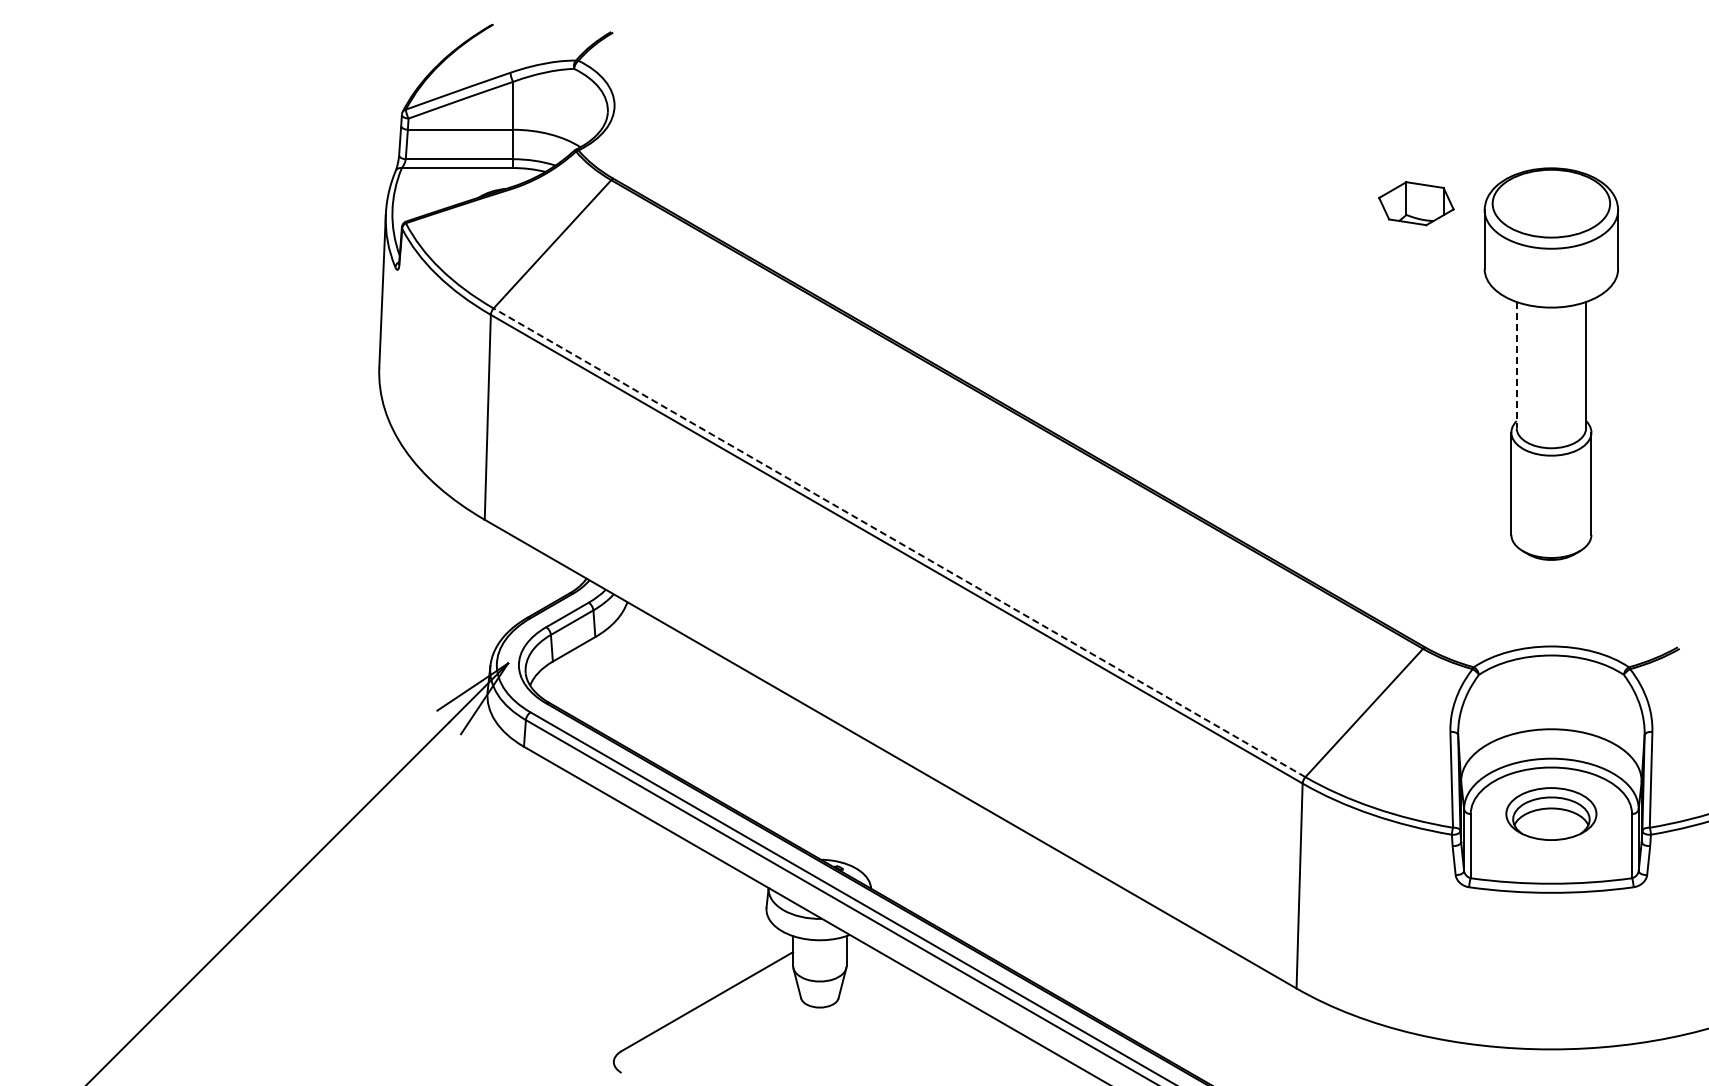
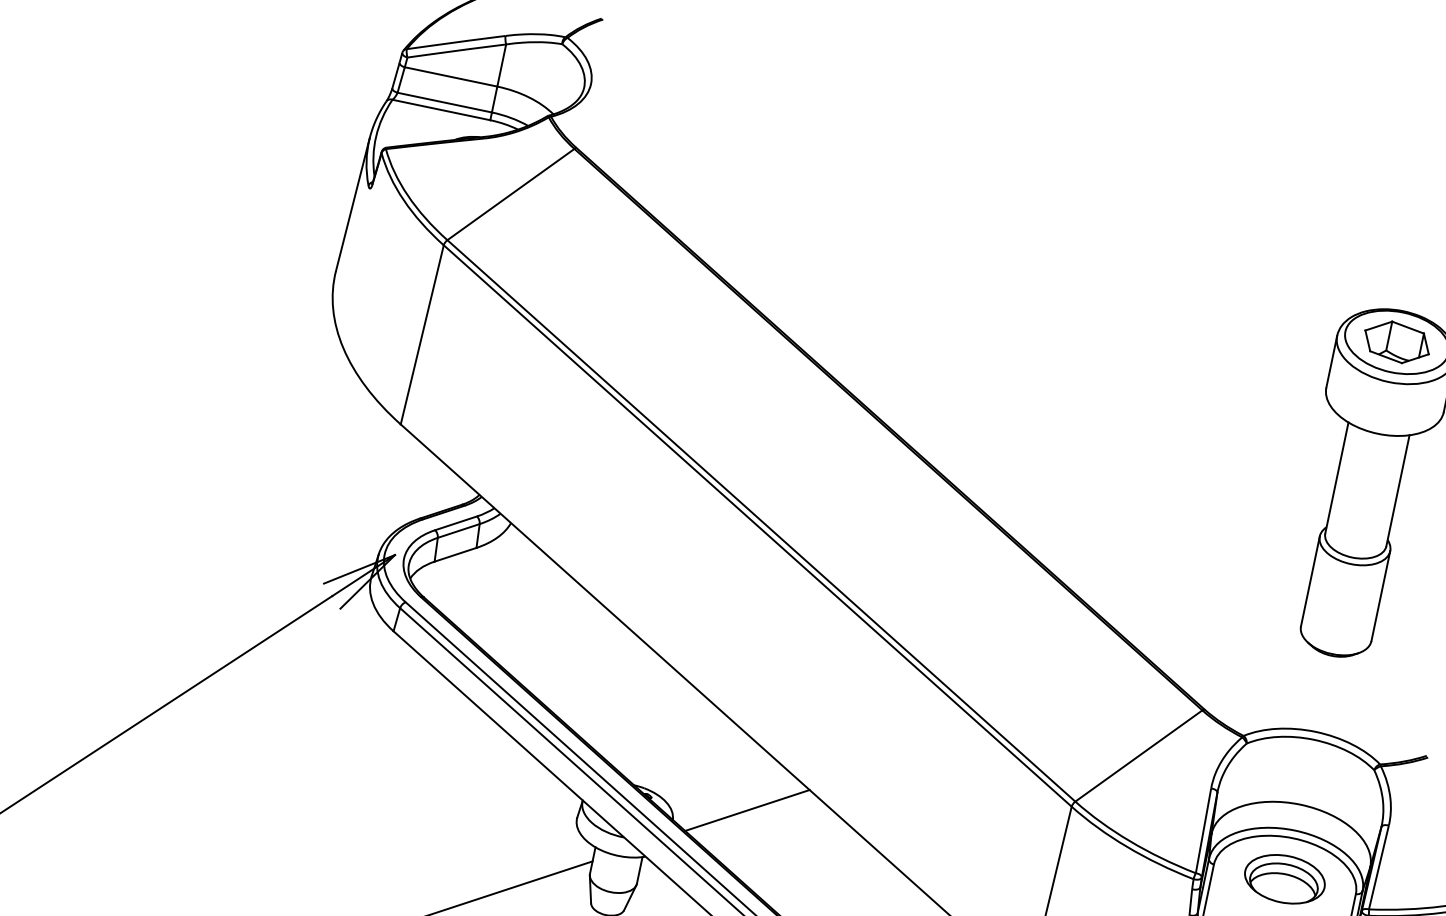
part: (1416, 203) -> (1397, 342), moved
line: (1516, 365) -> (1336, 478), dashed -> solid
line: (899, 542) -> (761, 520), dashed -> solid
line: (950, 860) -> (747, 809), added

